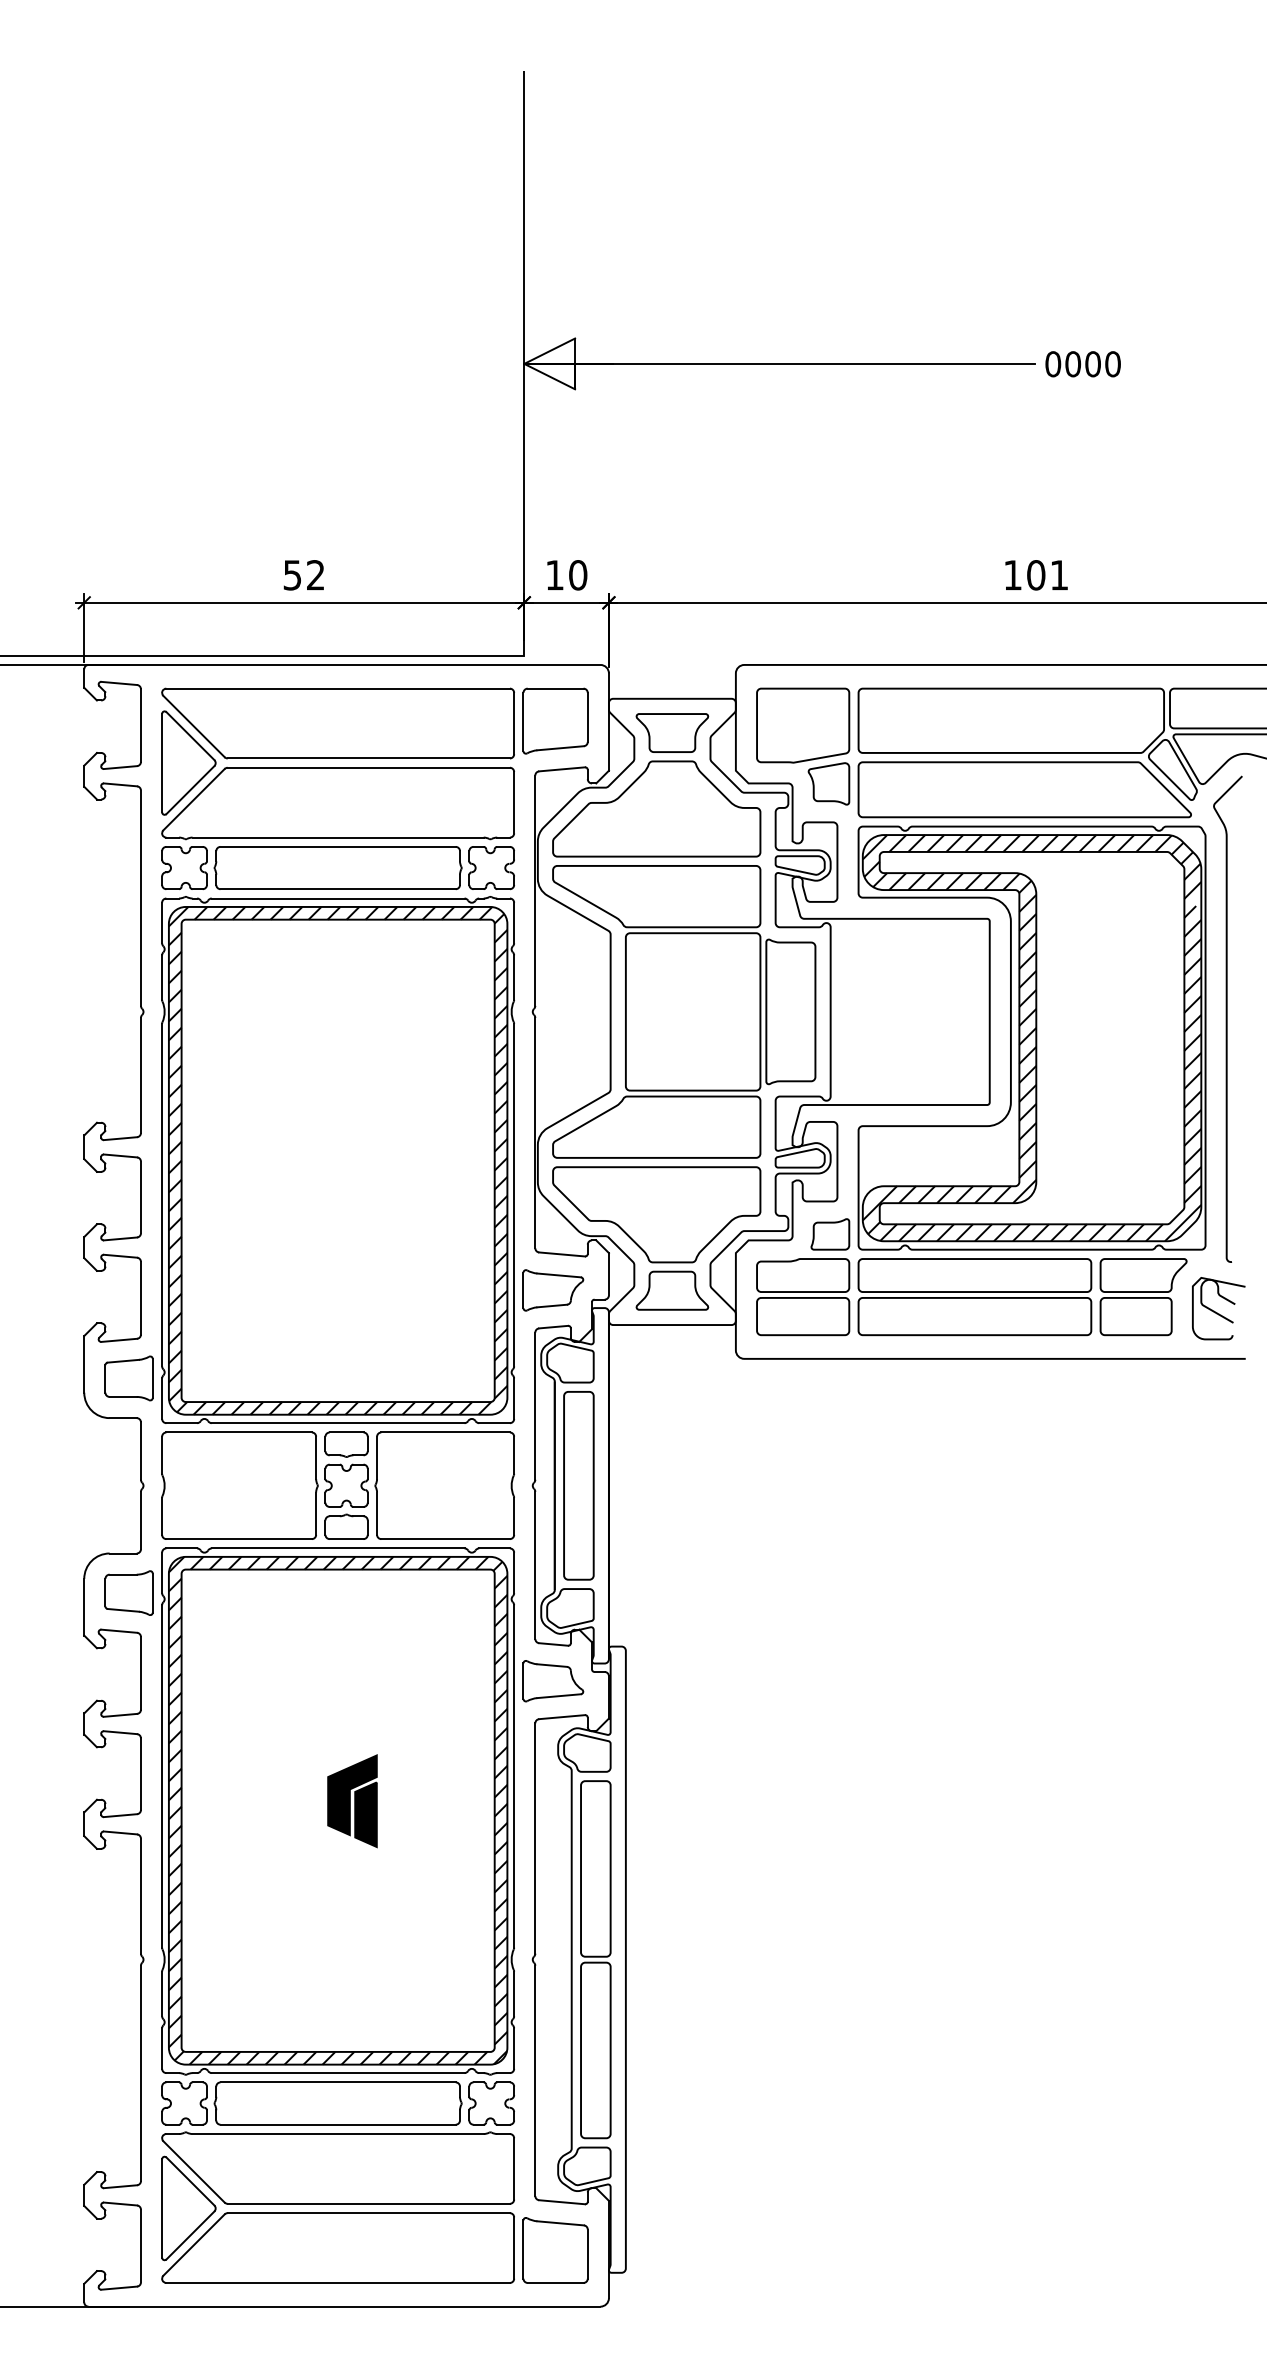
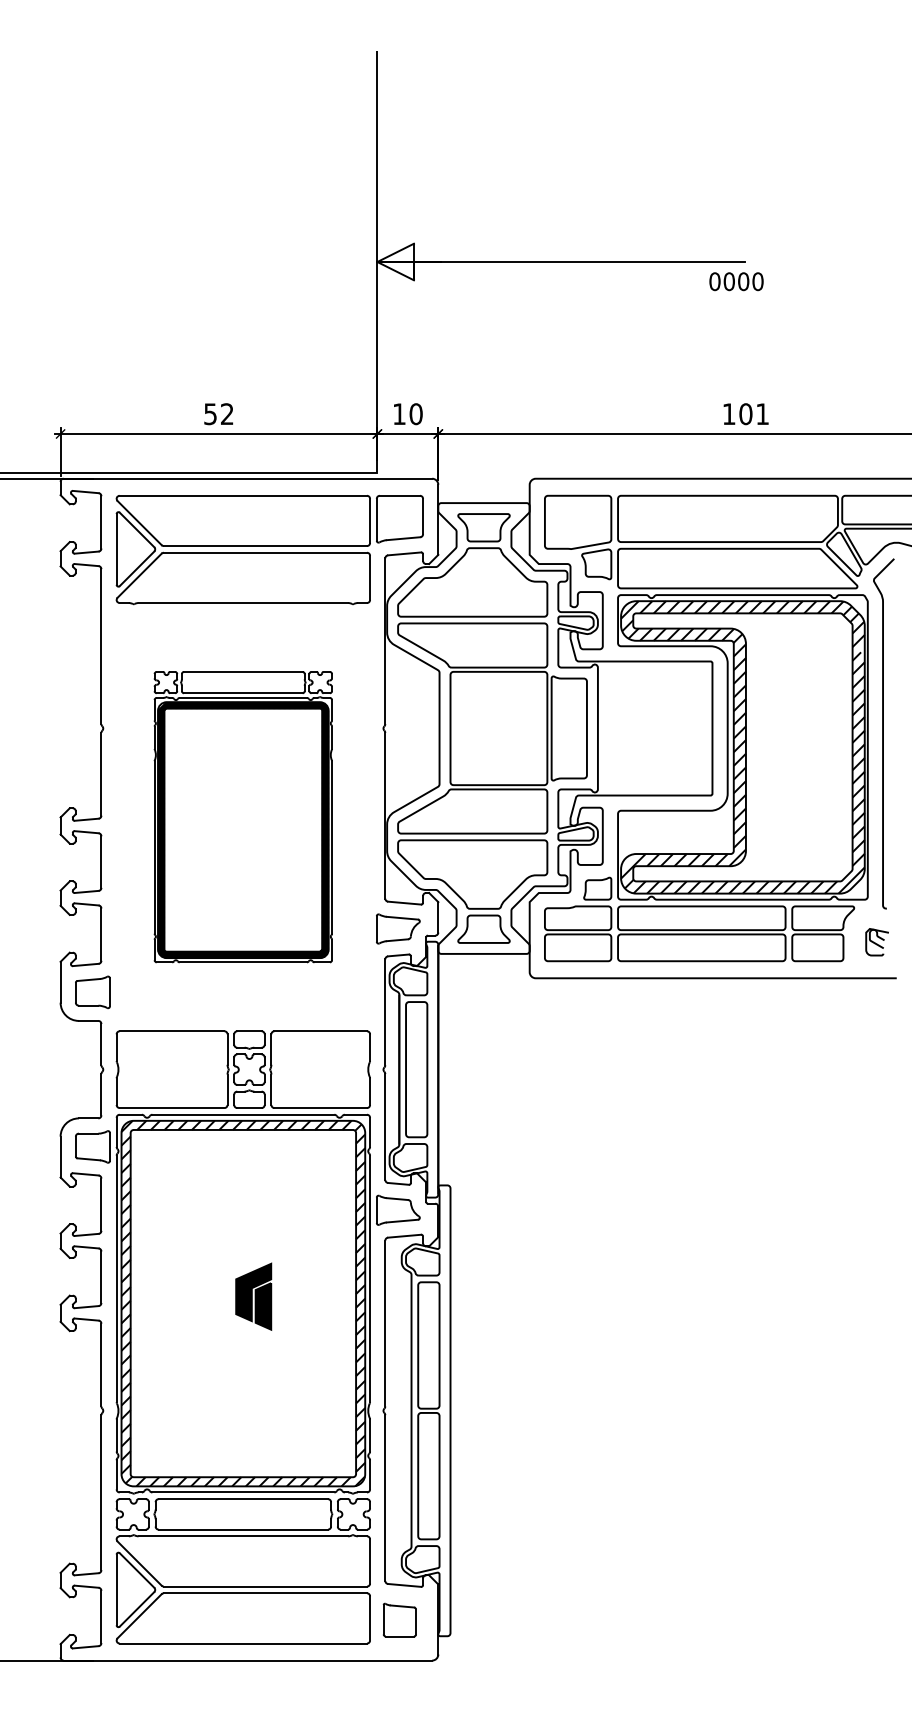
text: (1082, 364) -> (736, 281), moved
part: (337, 1134) -> (242, 816), size x0.7
part: (1218, 1308) -> (877, 942), size x0.6
part: (555, 2250) -> (399, 1620), size x0.7

